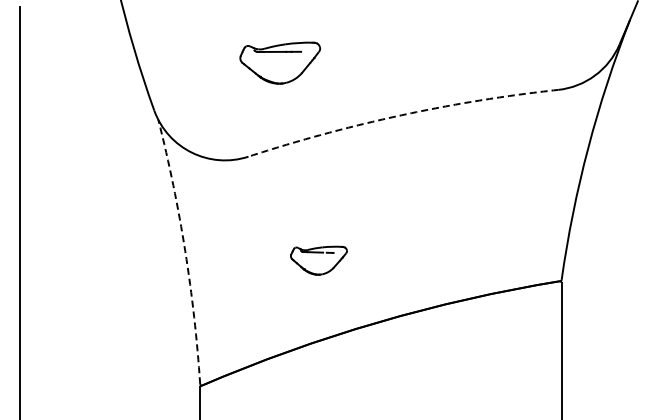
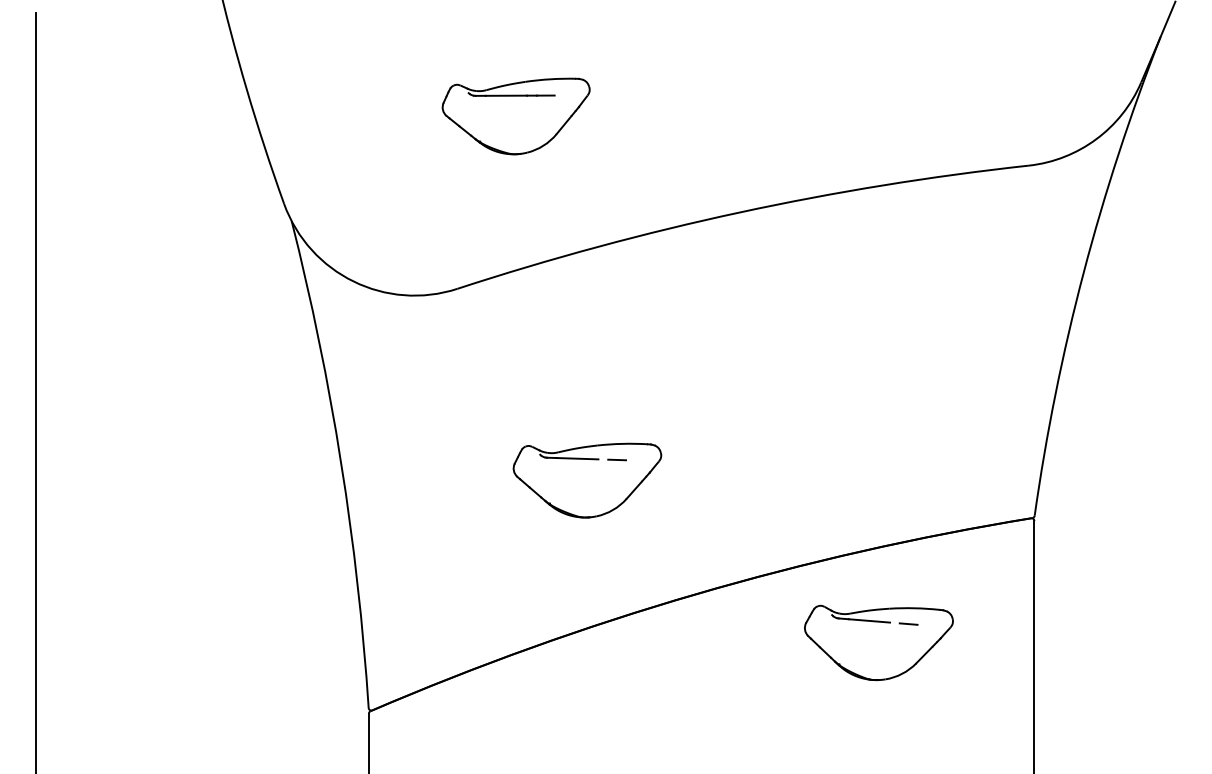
arc: (401, 115) -> (739, 212), dashed -> solid
arc: (185, 251) -> (341, 463), dashed -> solid
part: (318, 260) -> (586, 480), size x1.43
part: (477, 348) -> (879, 642), added

